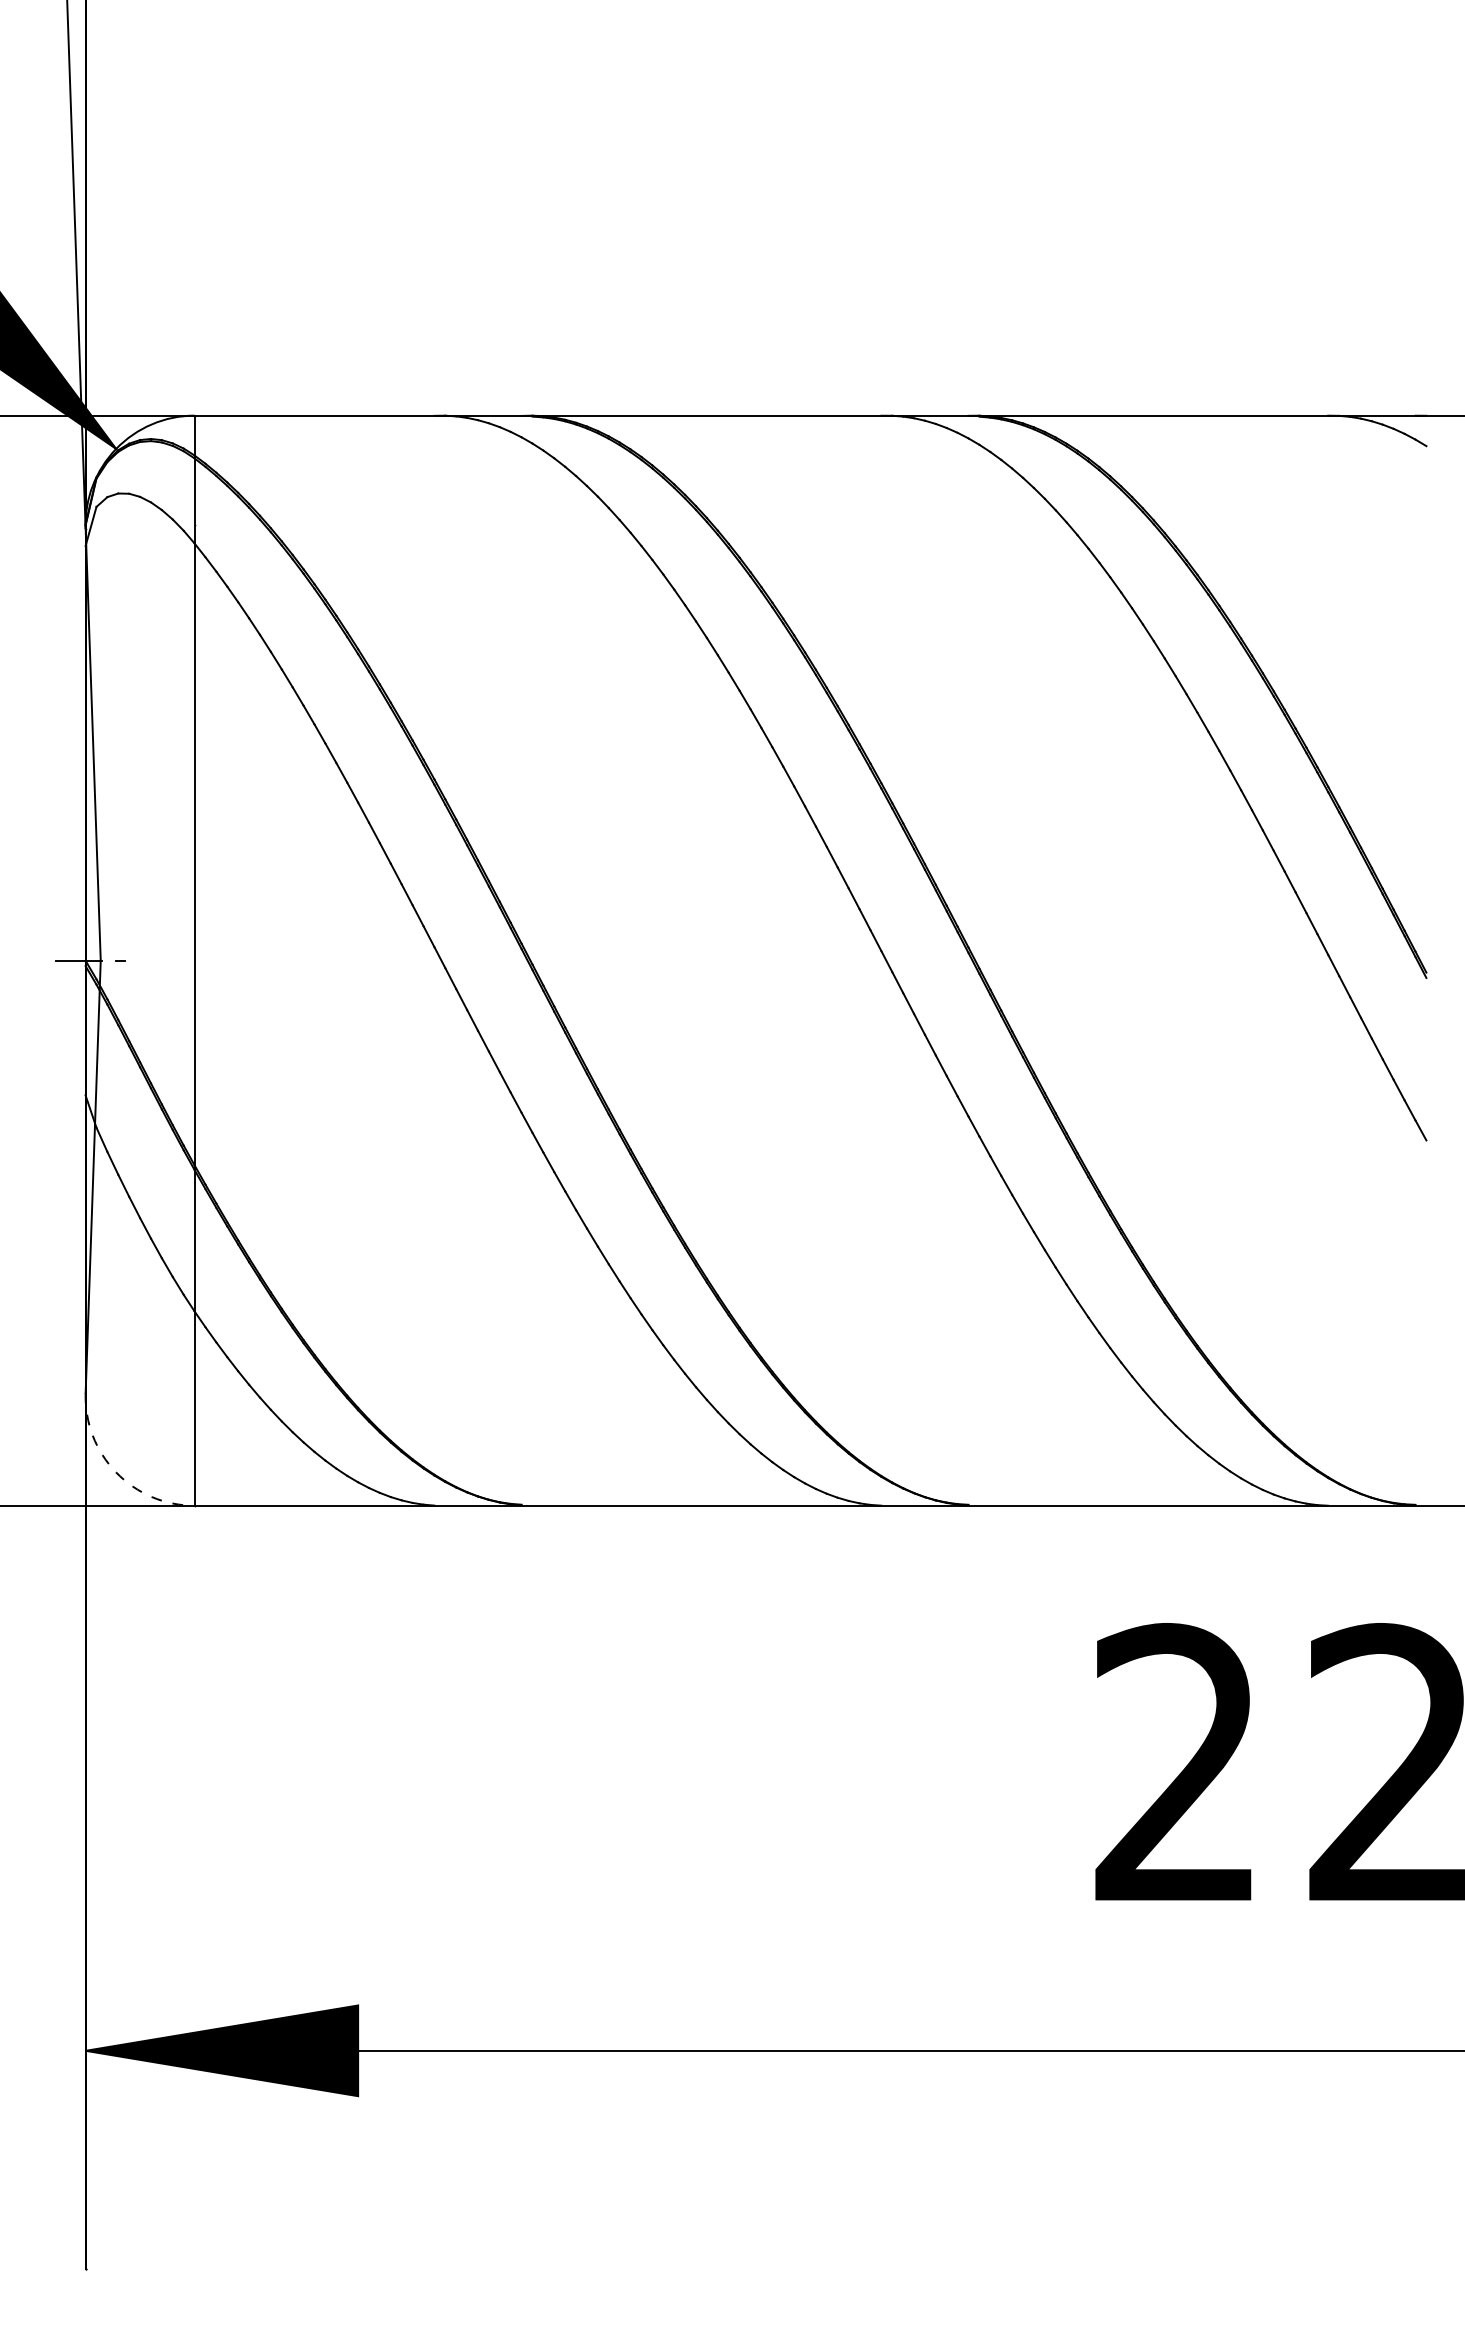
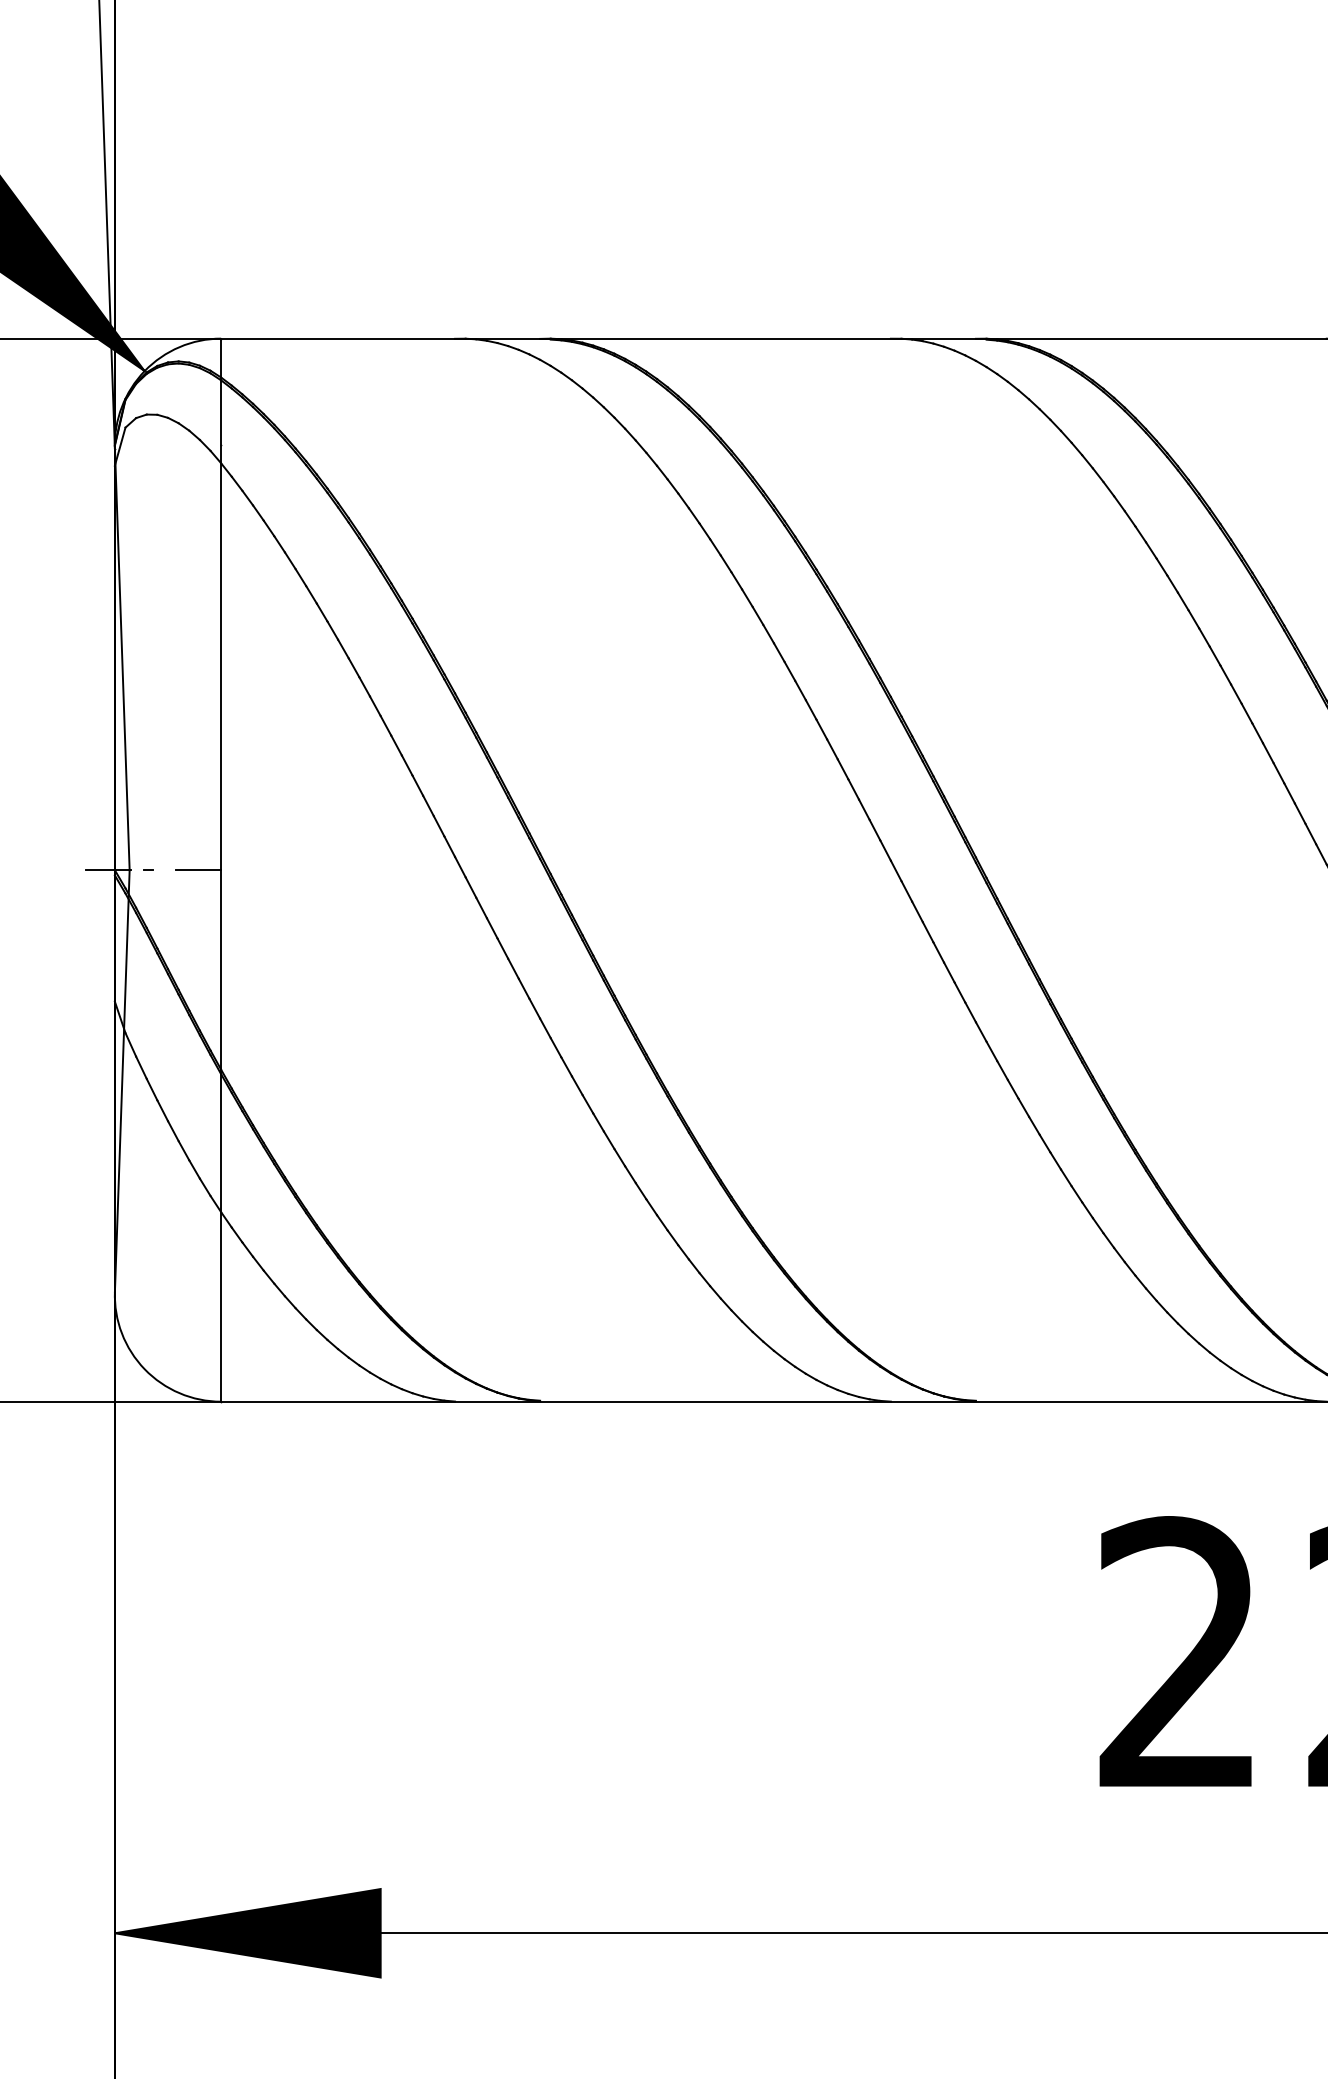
line: (171, 960) -> (198, 869), added
arc: (116, 1472) -> (145, 1369), dashed -> solid

